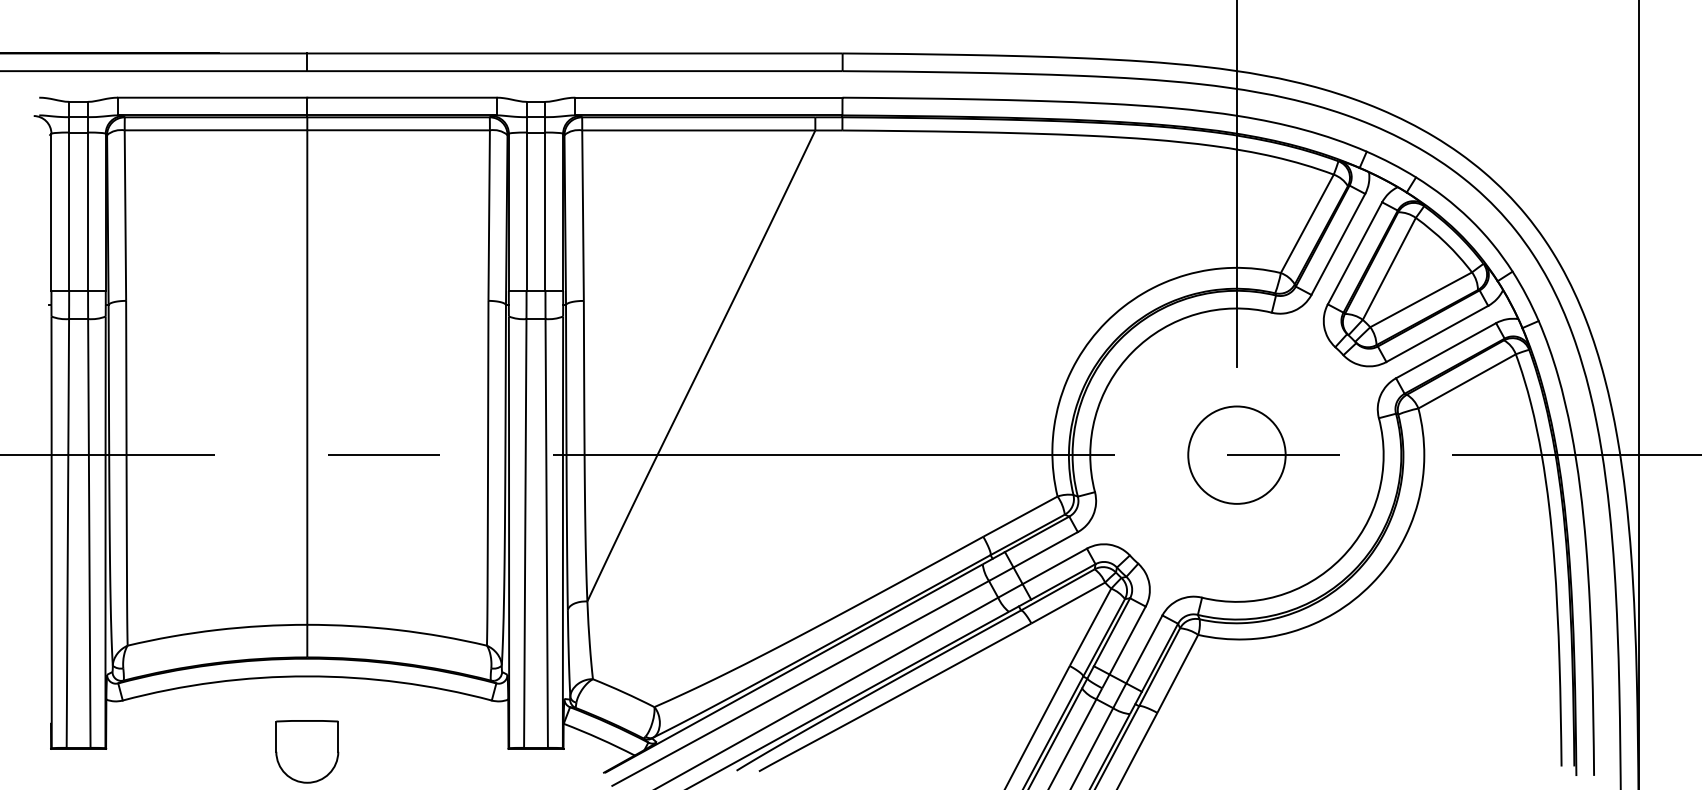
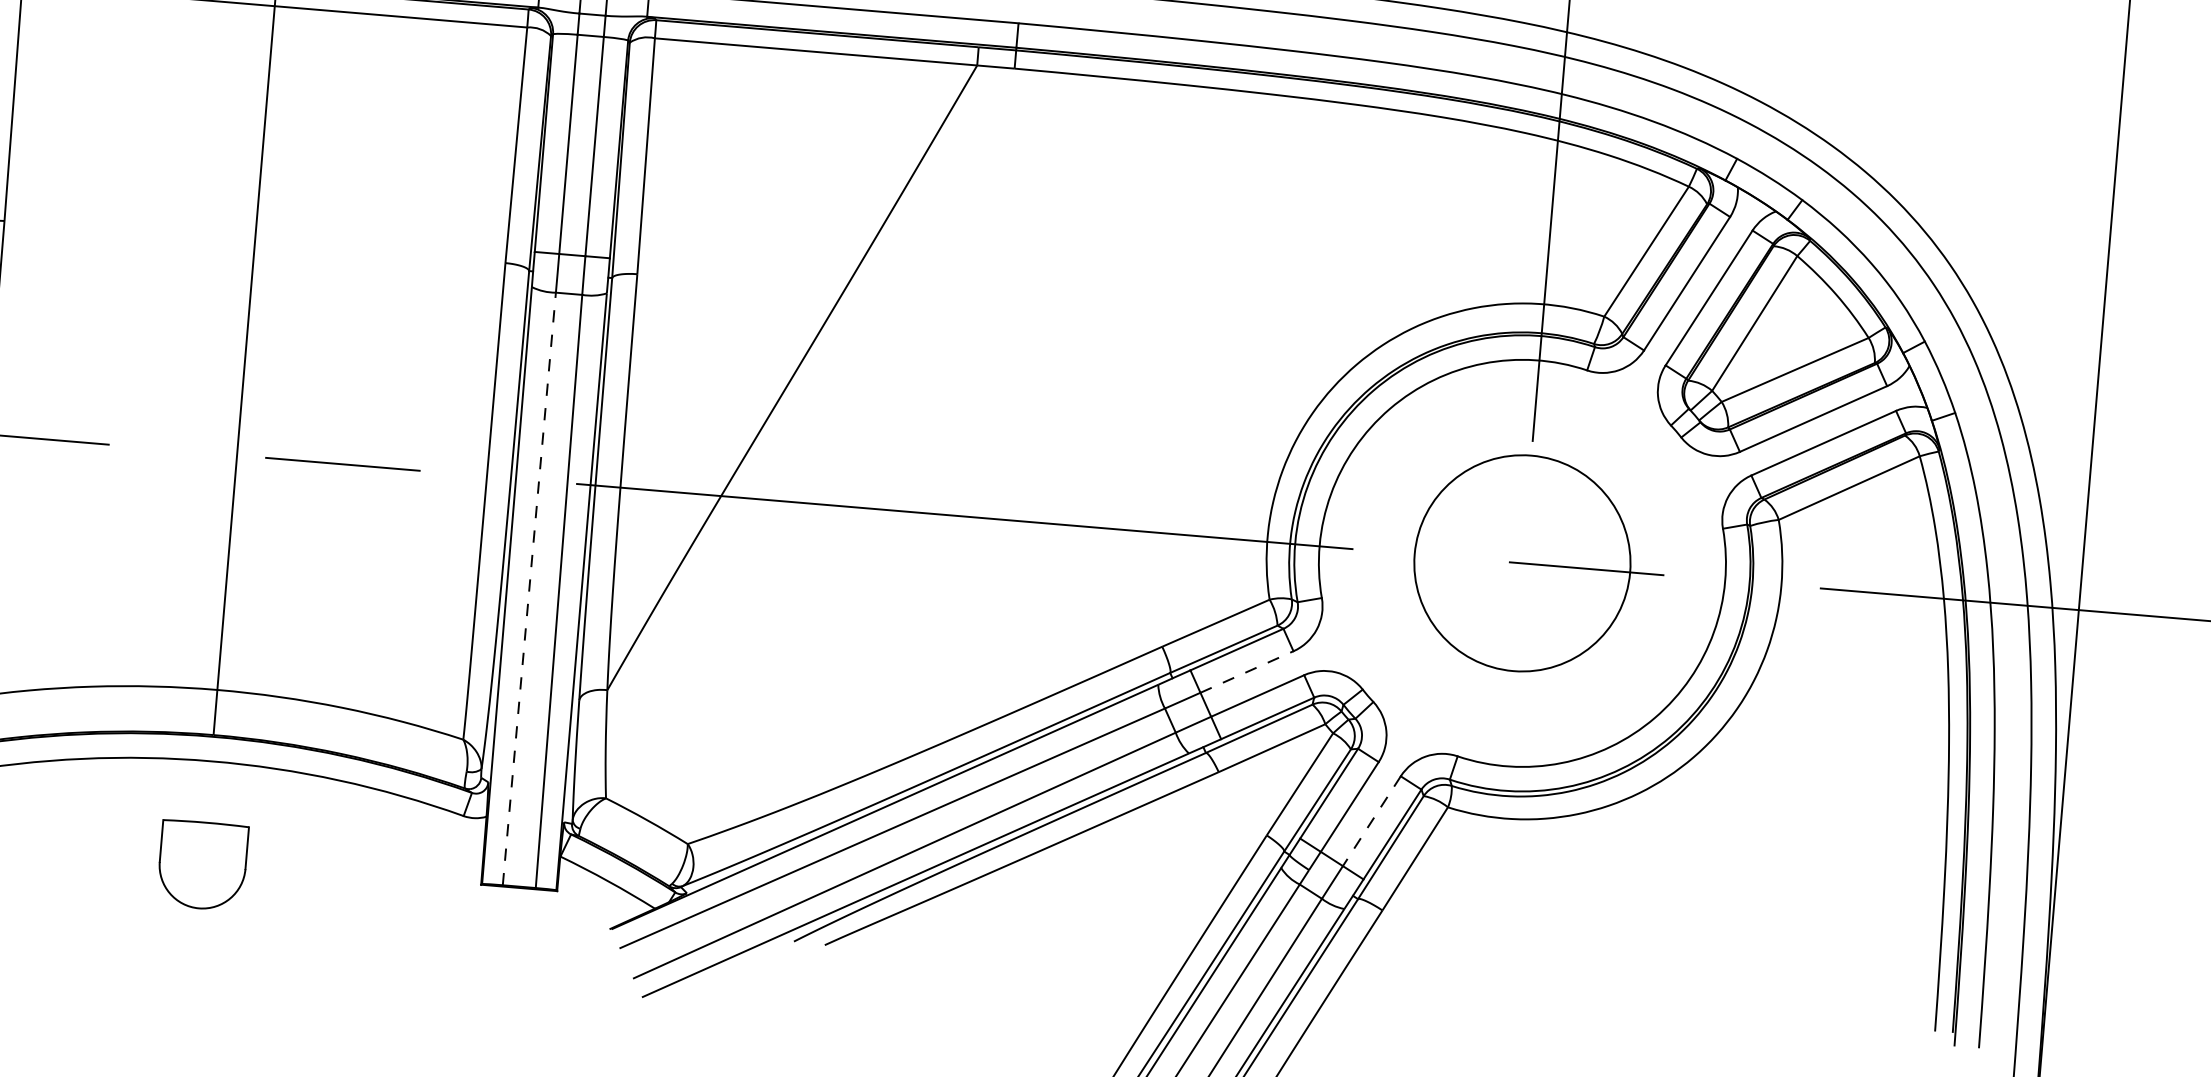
circle: (1236, 454) -> (1521, 562), size x1.6
line: (525, 532) -> (529, 587), solid -> dashed
line: (1045, 549) -> (1246, 671), solid -> dashed
line: (1144, 649) -> (1372, 821), solid -> dashed

